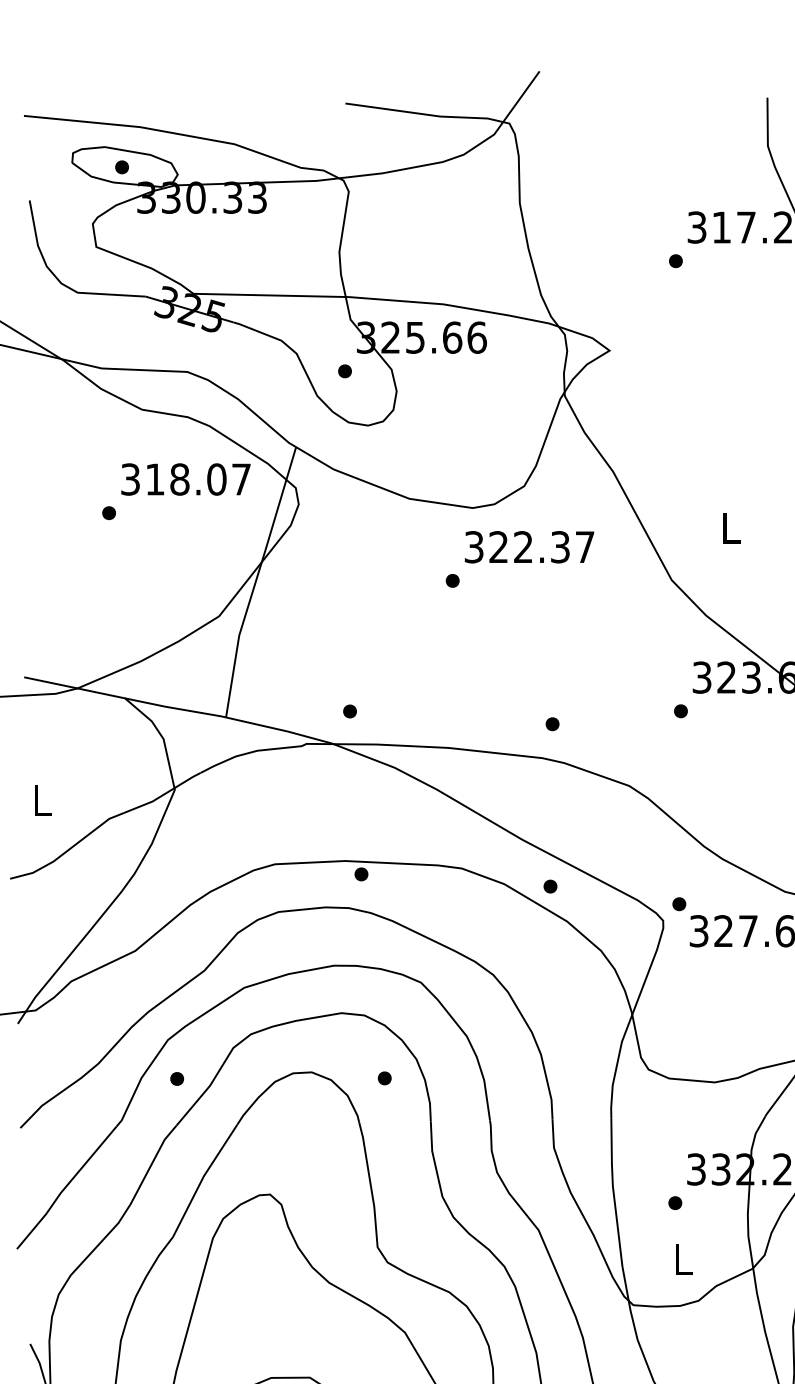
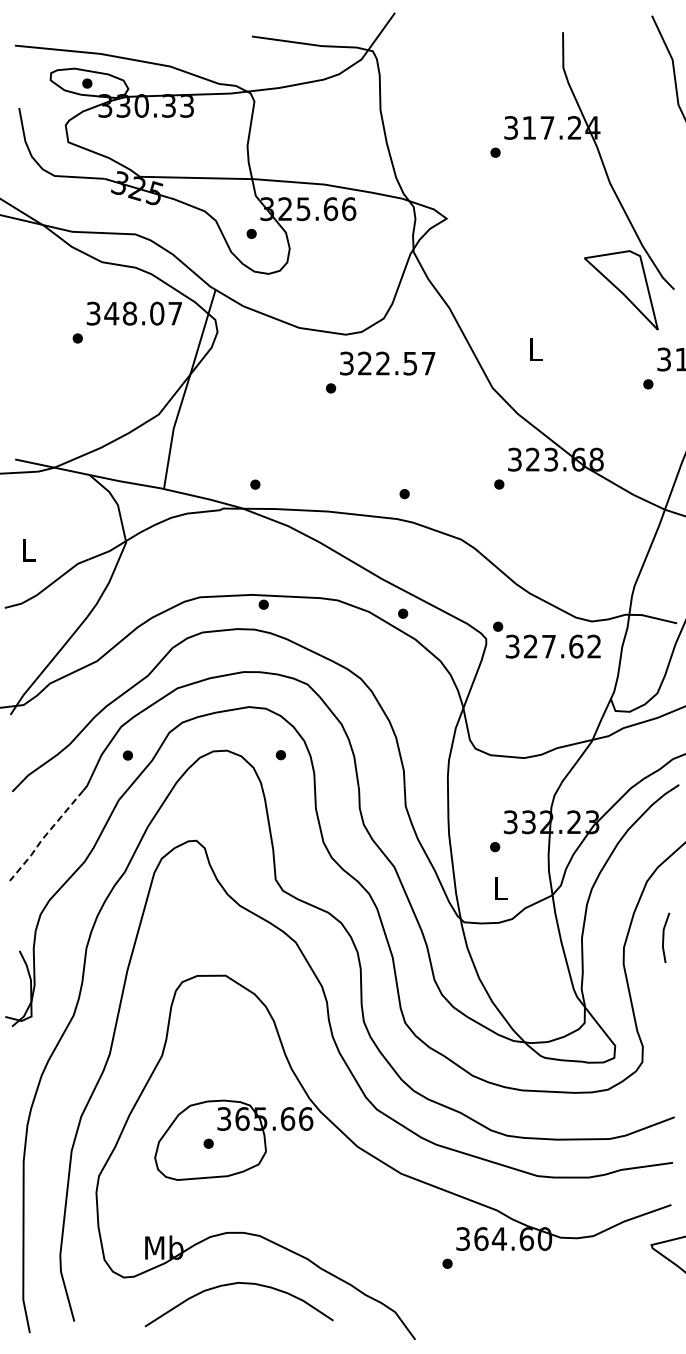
text: (154, 479) -> (111, 313), 318.07 -> 348.07
text: (560, 545) -> (410, 362), 322.37 -> 322.57
line: (65, 1187) -> (45, 835), solid -> dashed

